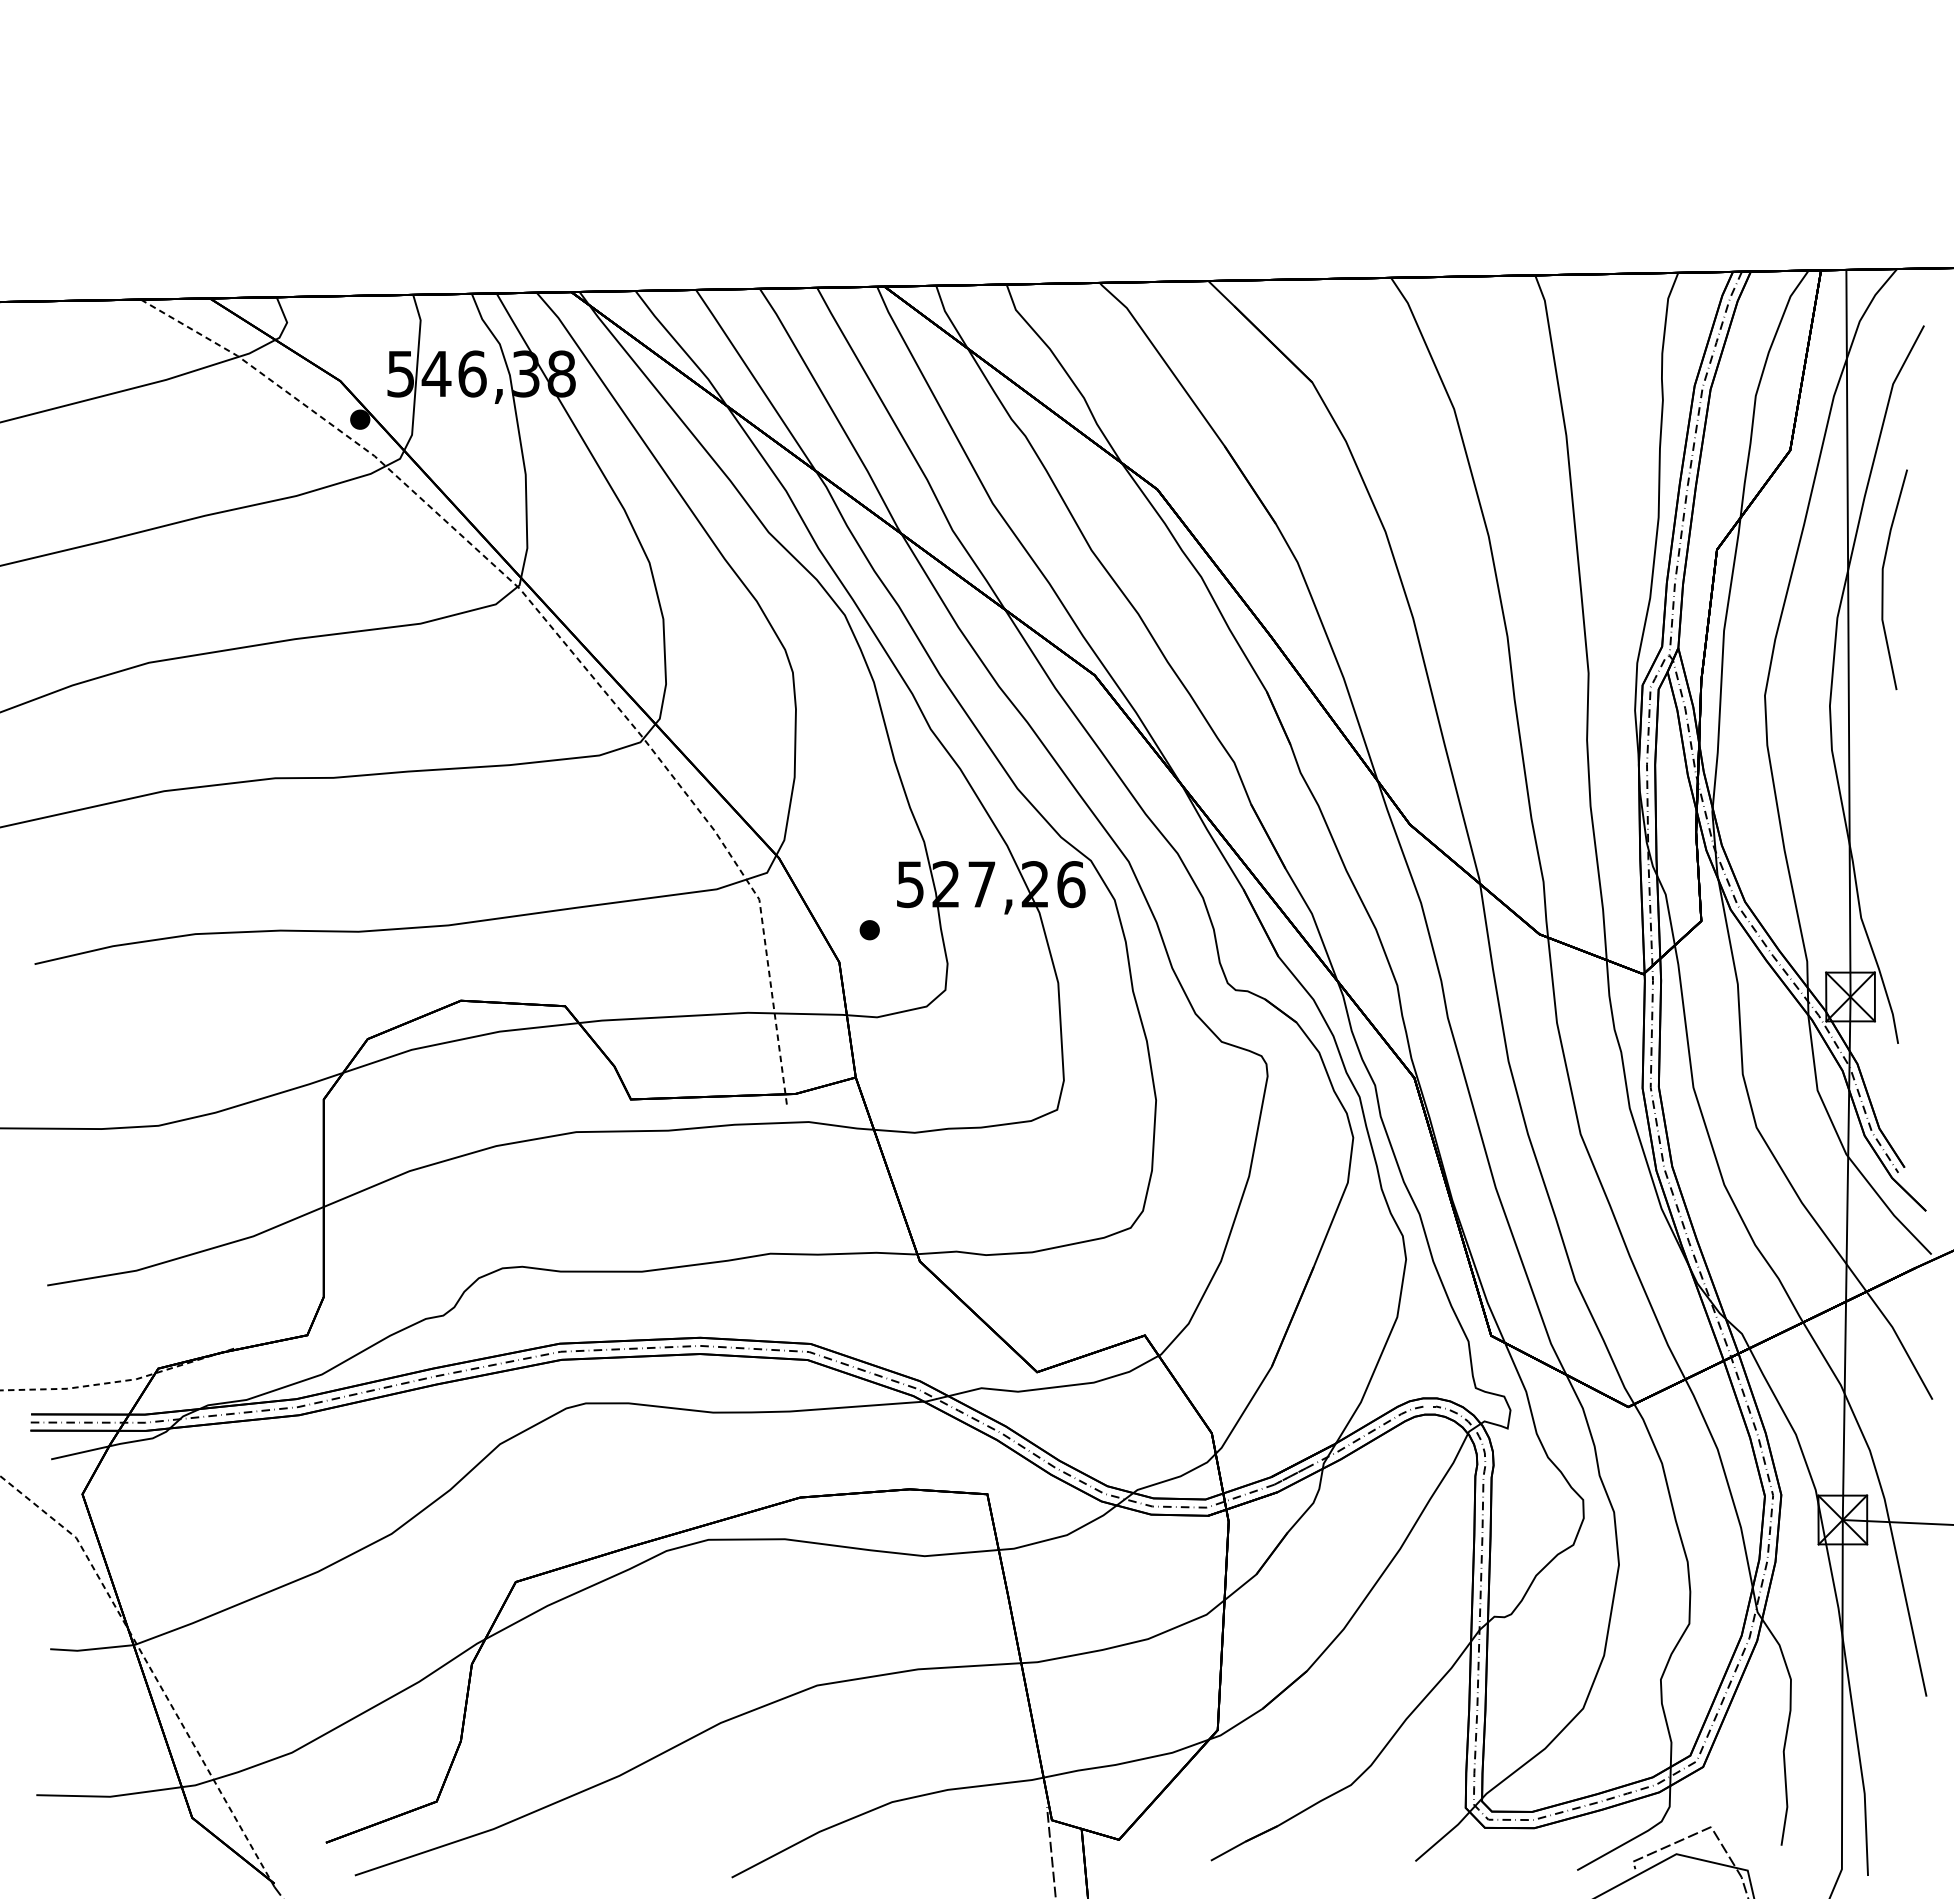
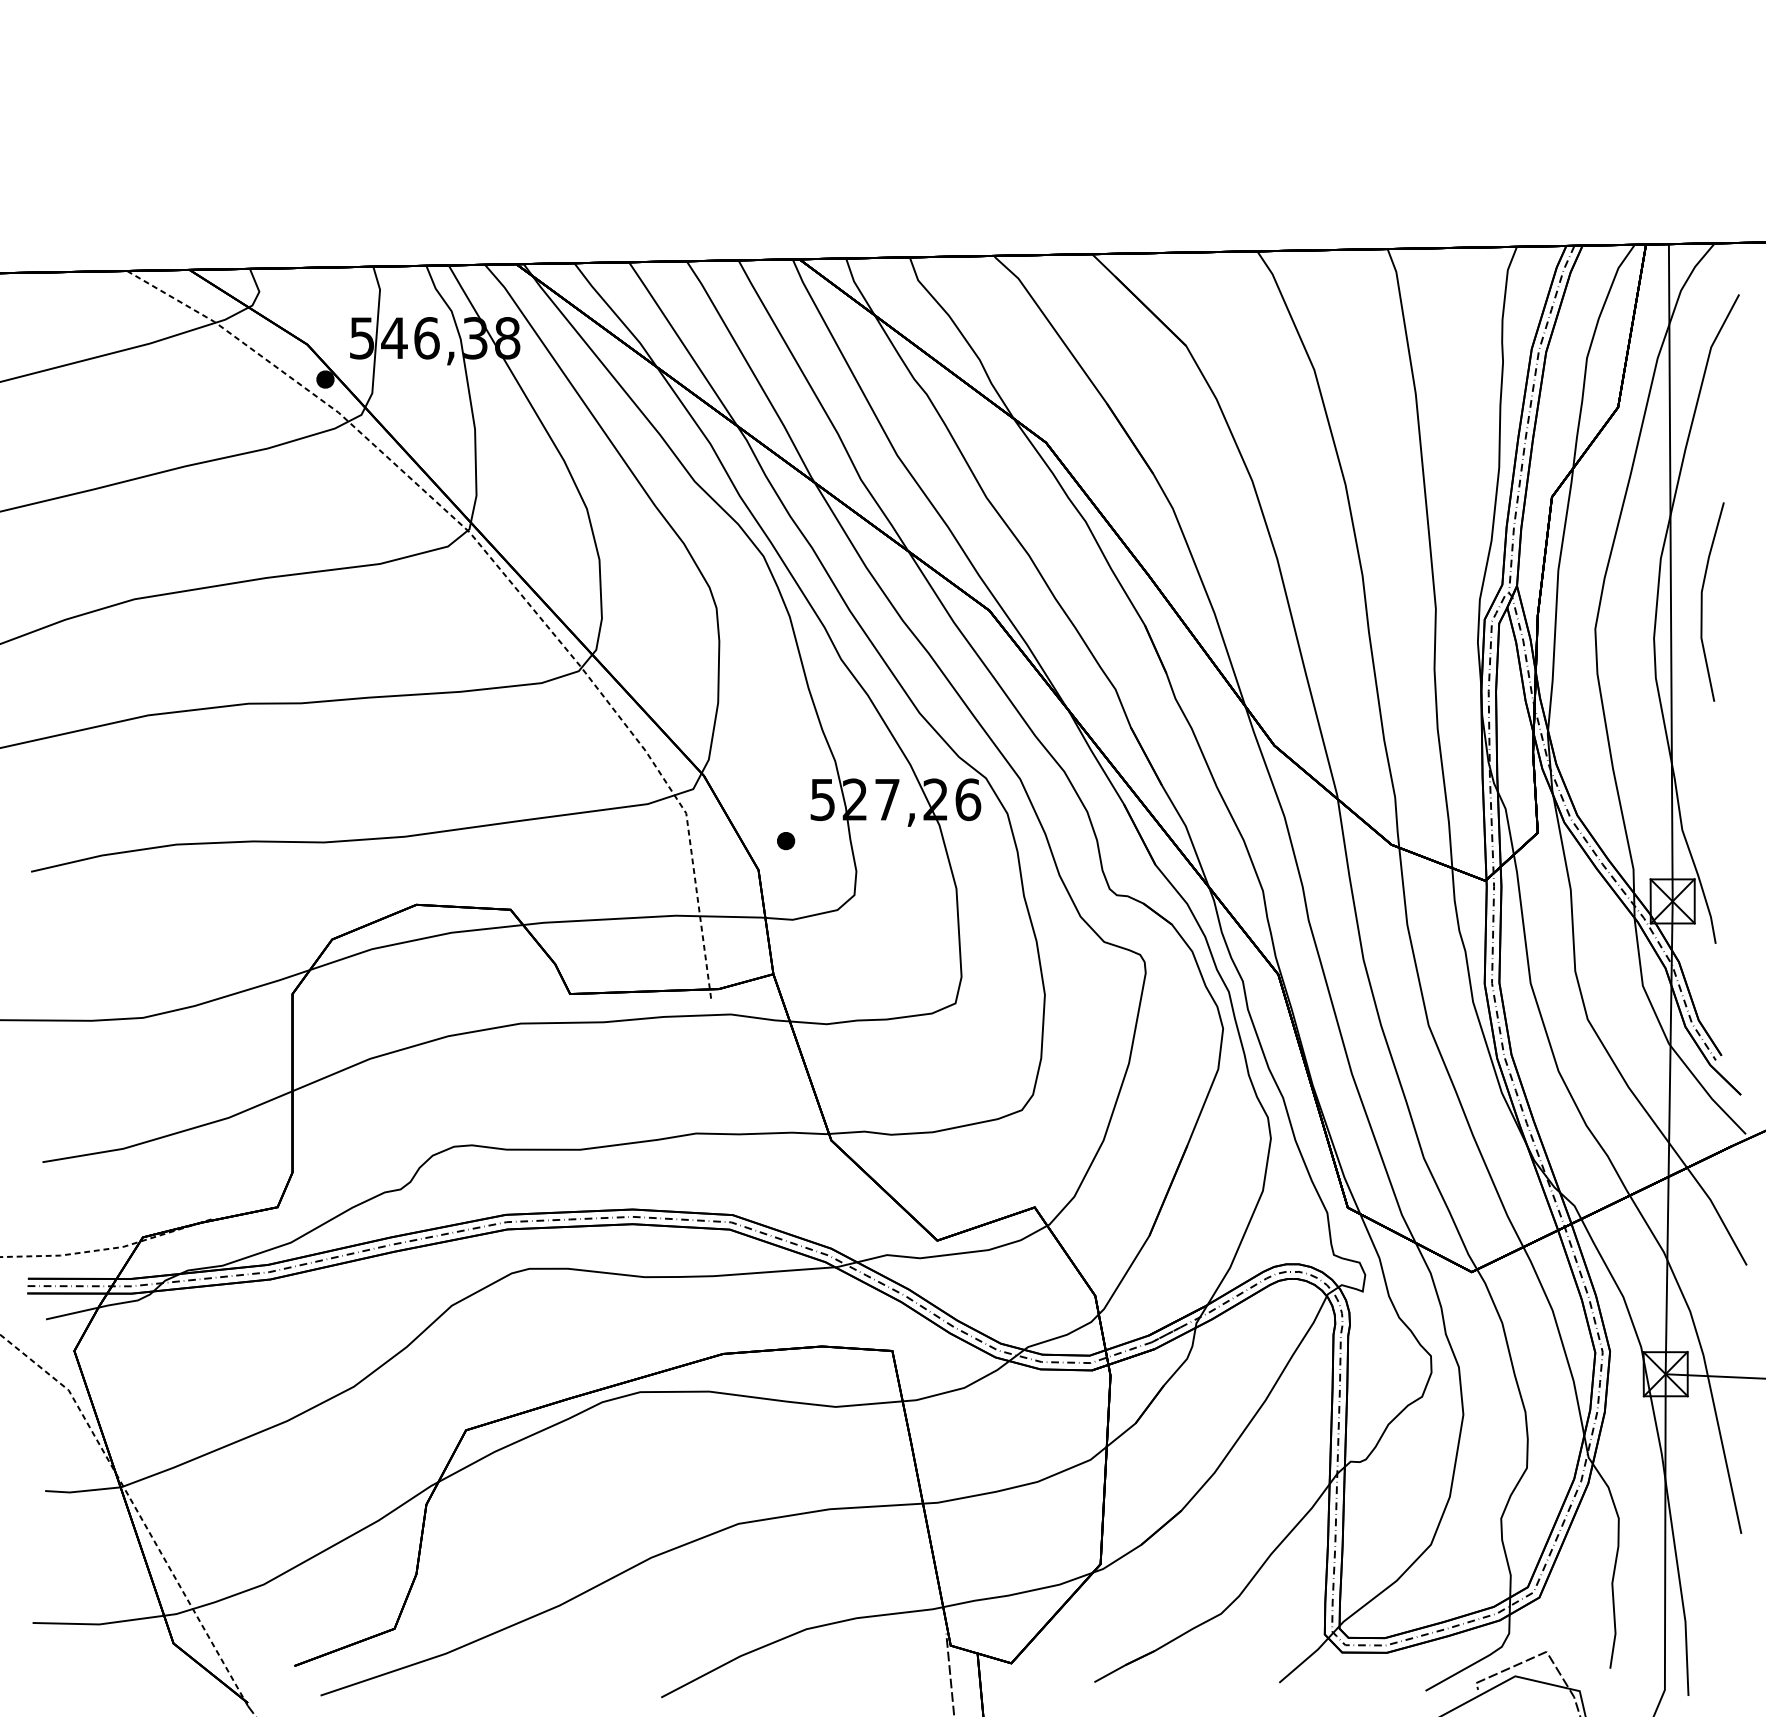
line: (1883, 579) -> (1702, 601), moved

